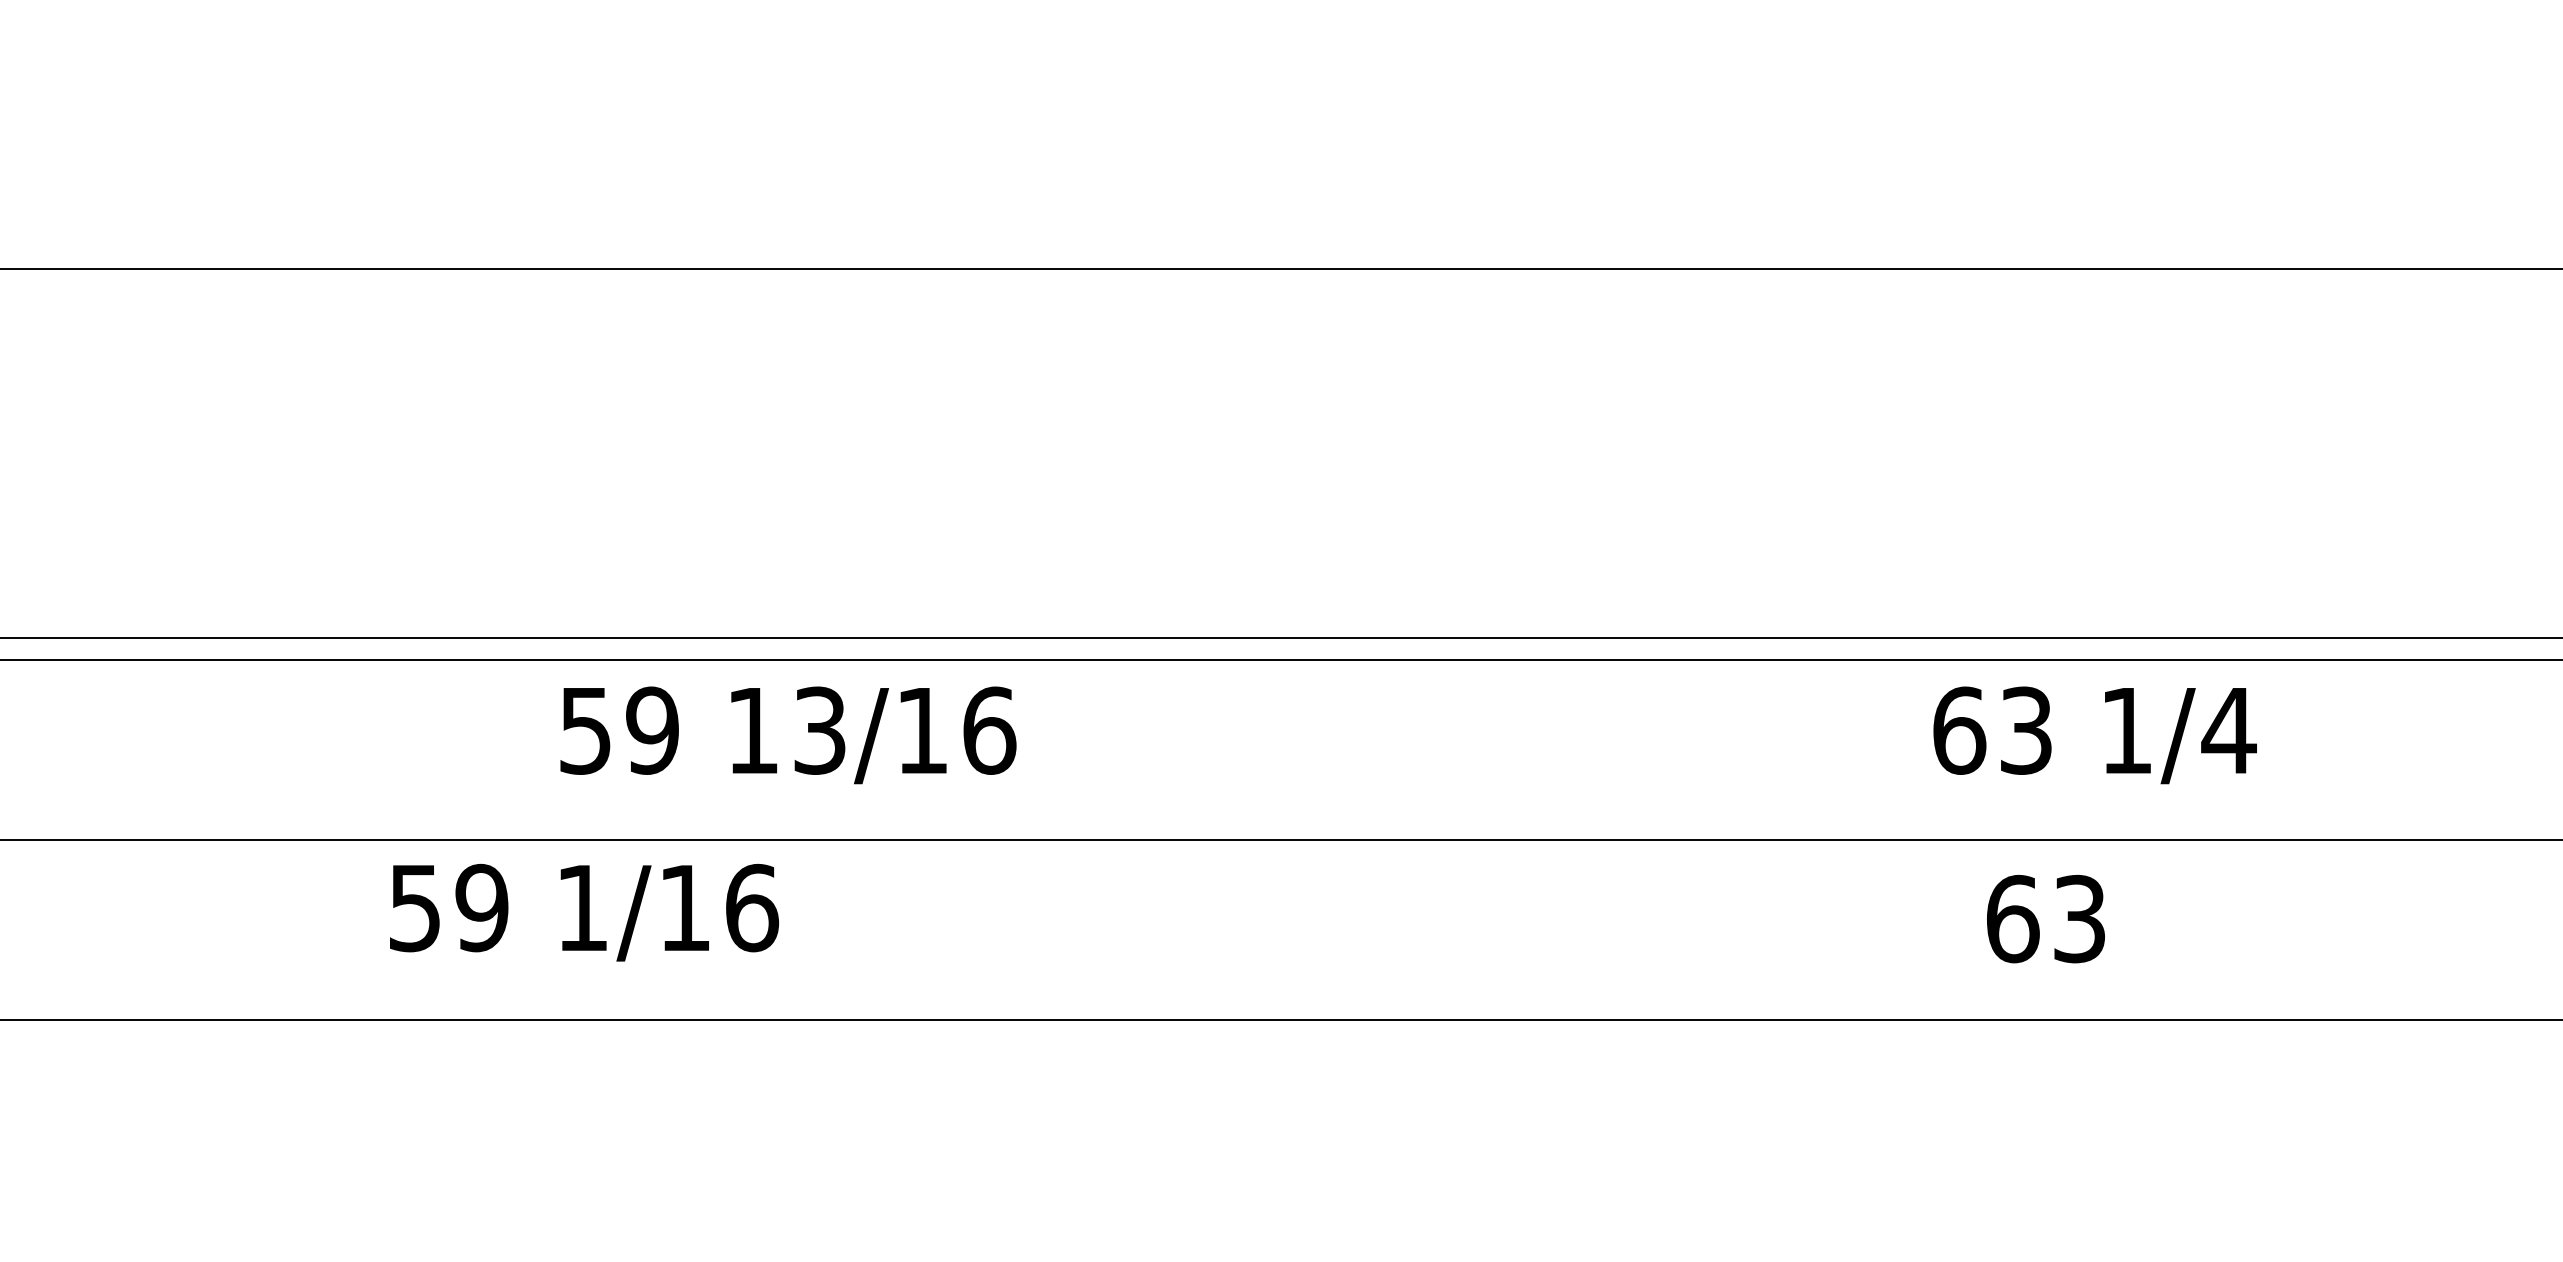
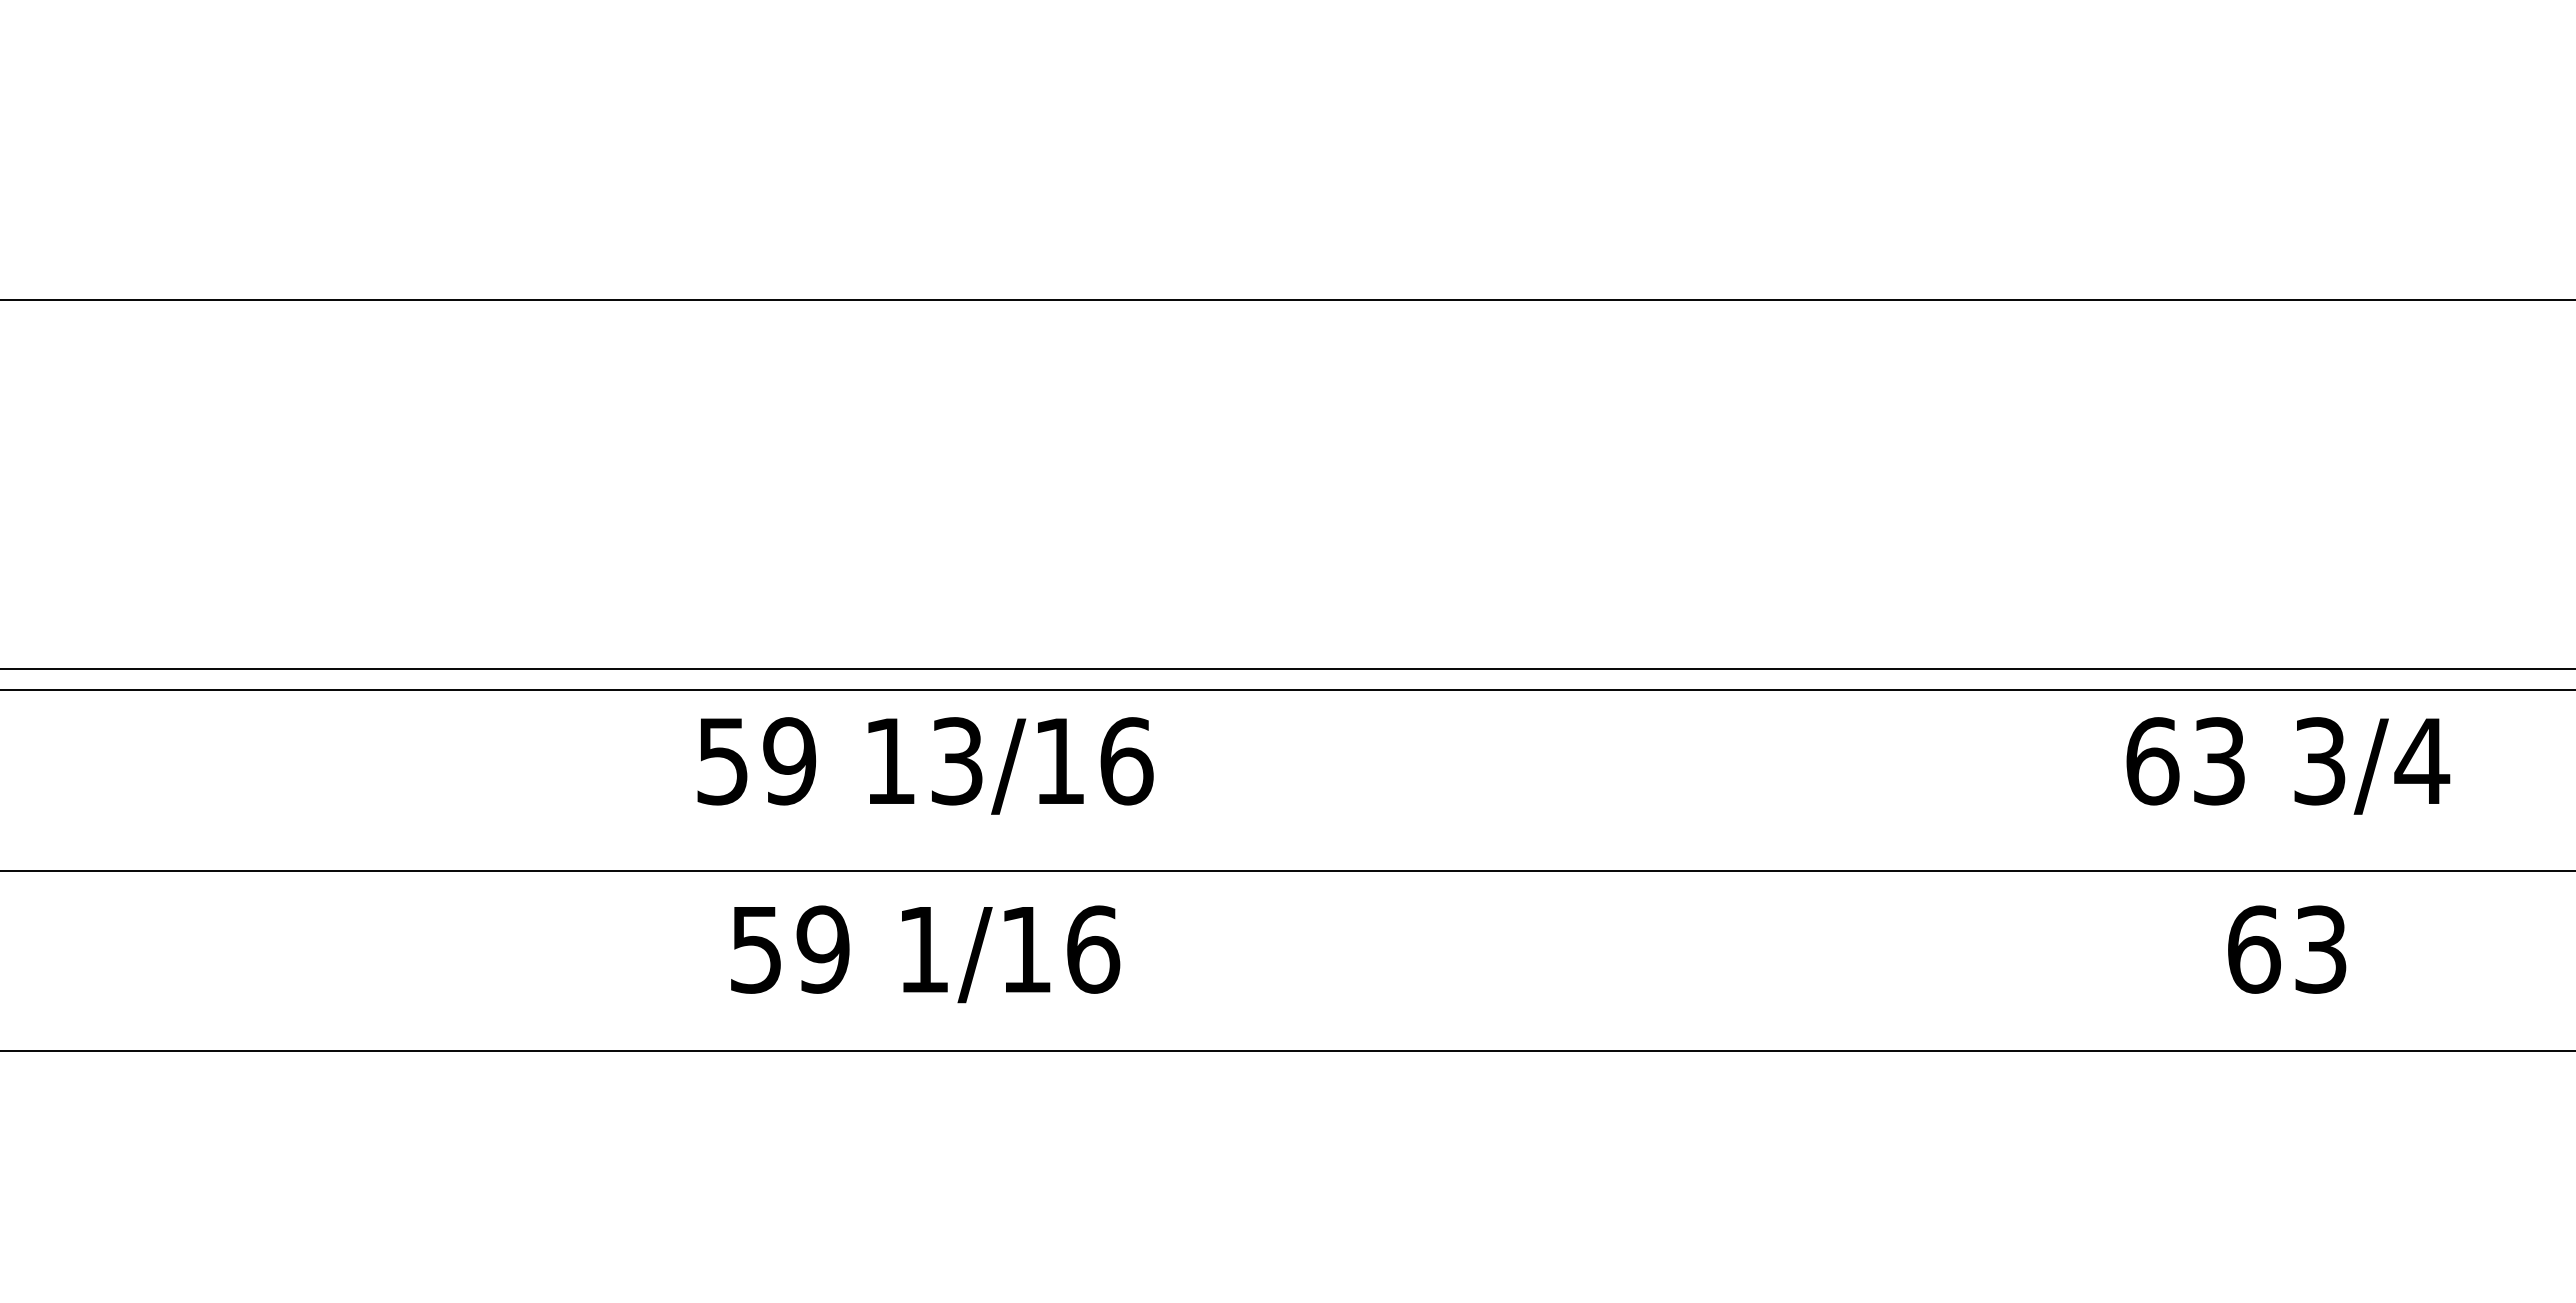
text: (2126, 730) -> (2319, 761), 1/4 -> 3/4
text: (788, 734) -> (925, 765), moved
text: (584, 912) -> (925, 954), moved
text: (2046, 918) -> (2287, 949), moved

